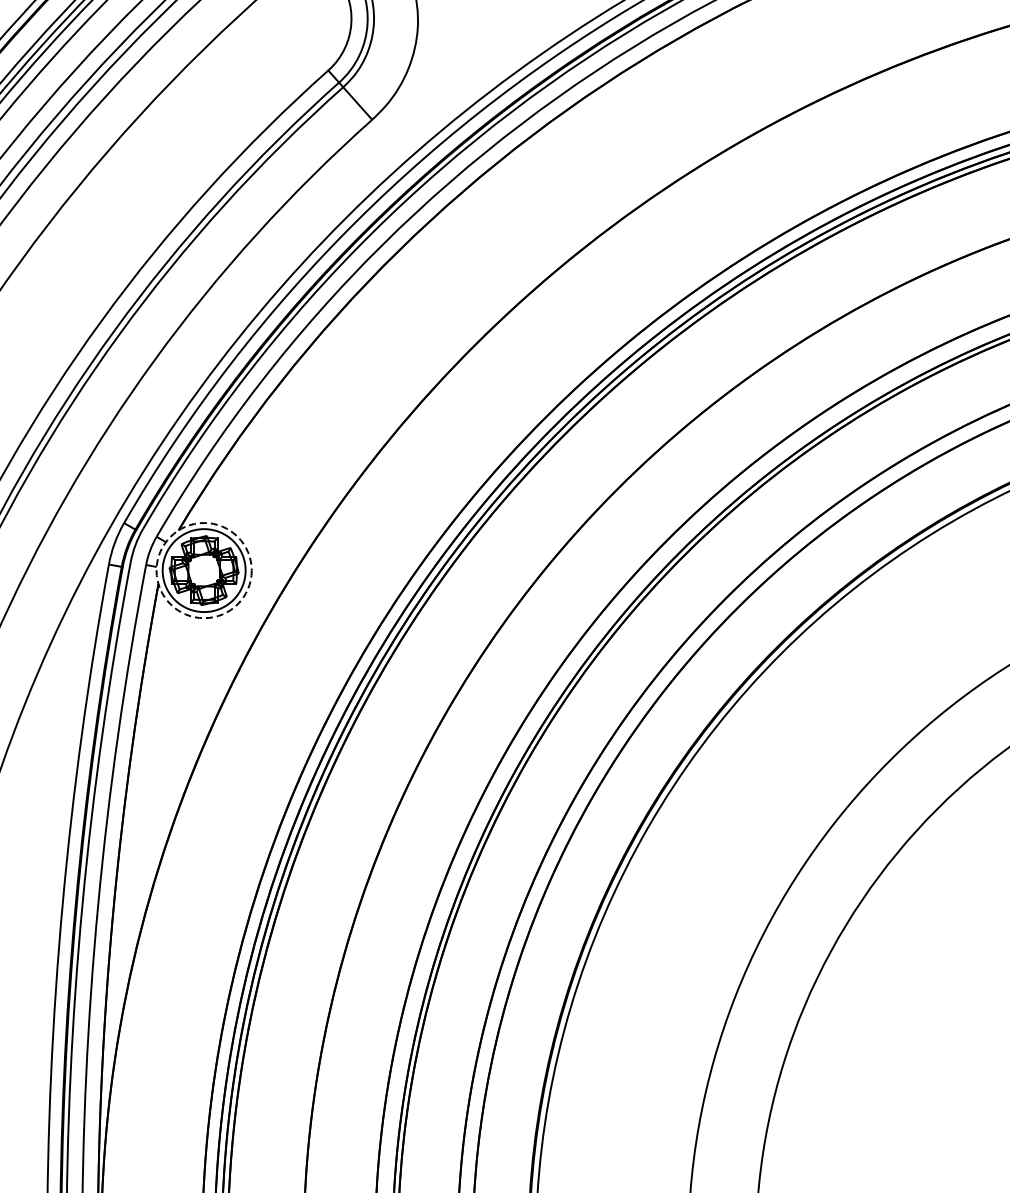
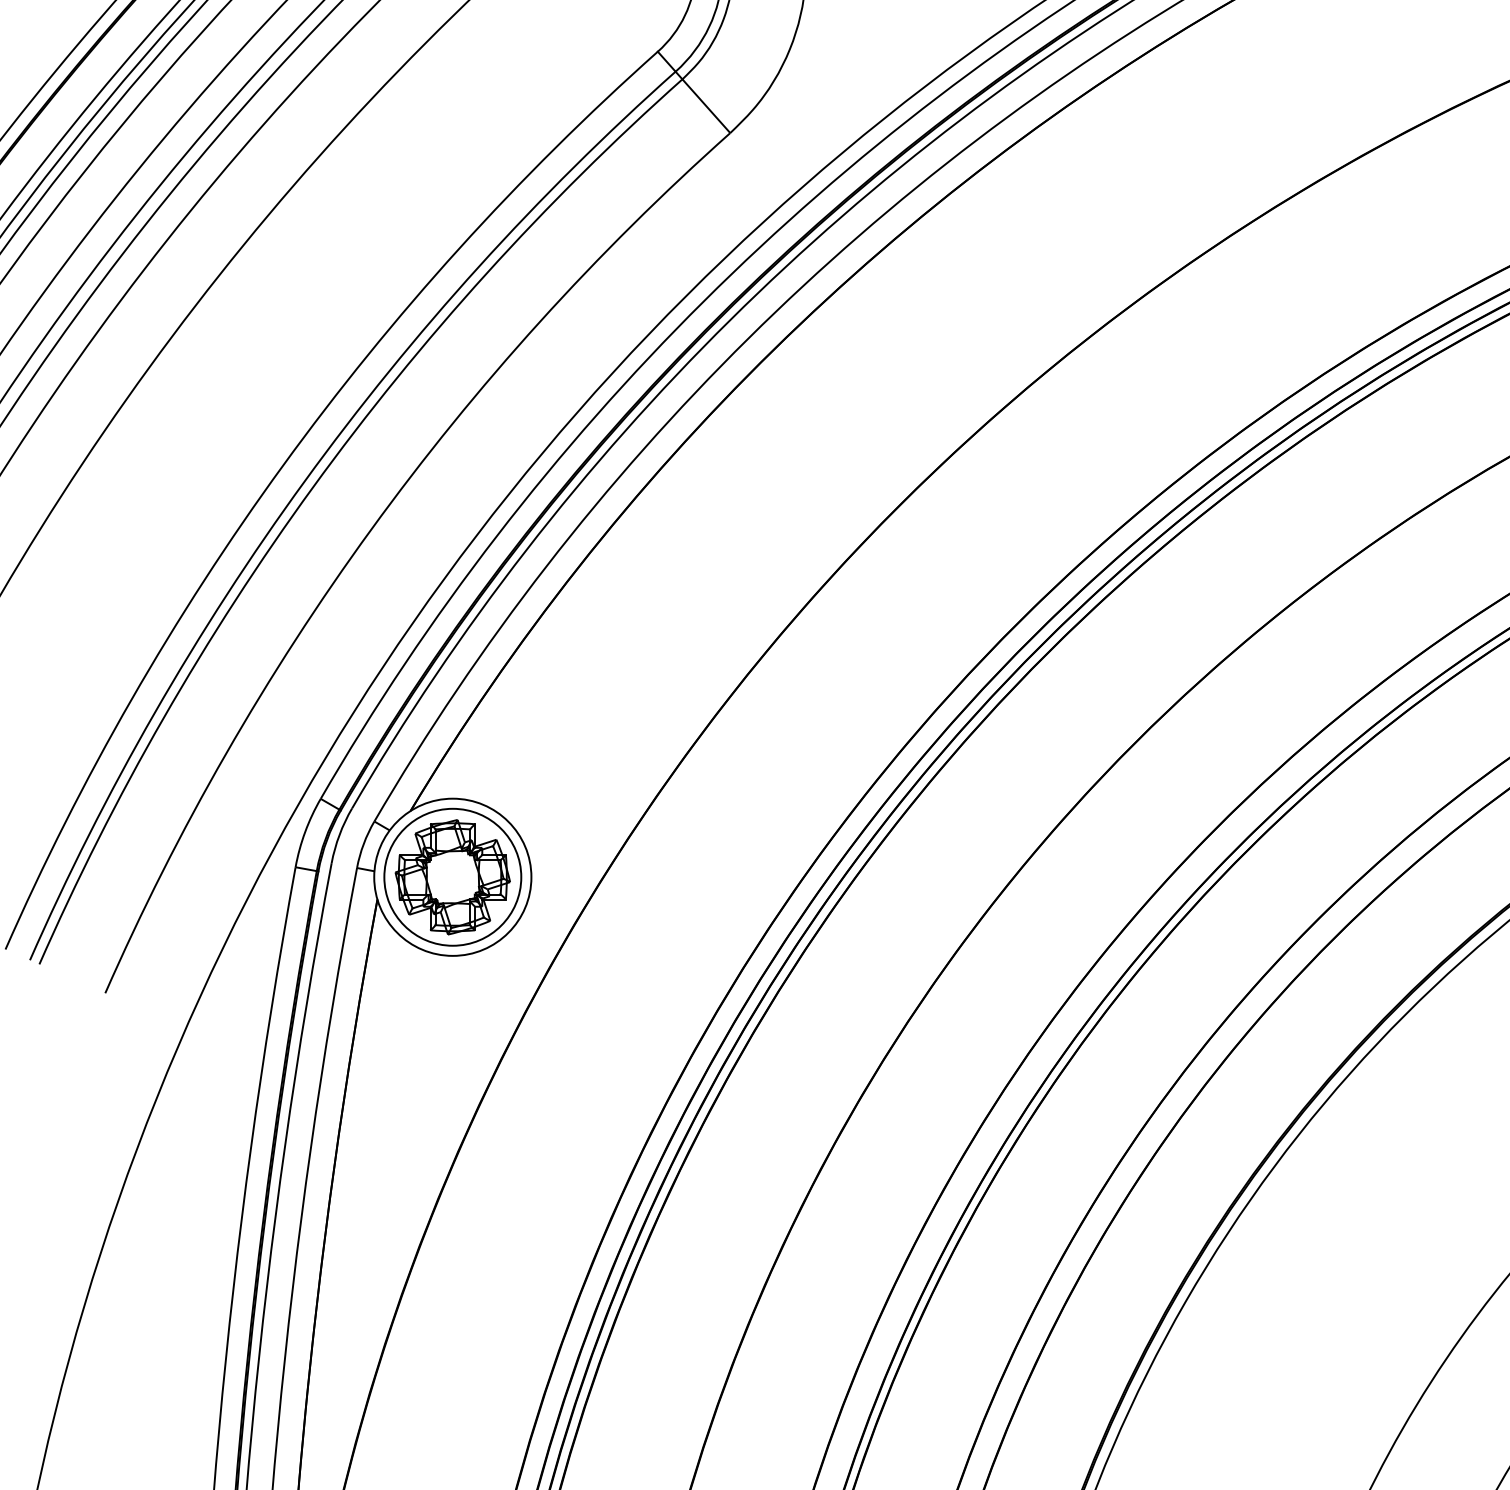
circle: (203, 570) -> (451, 877), dashed -> solid

